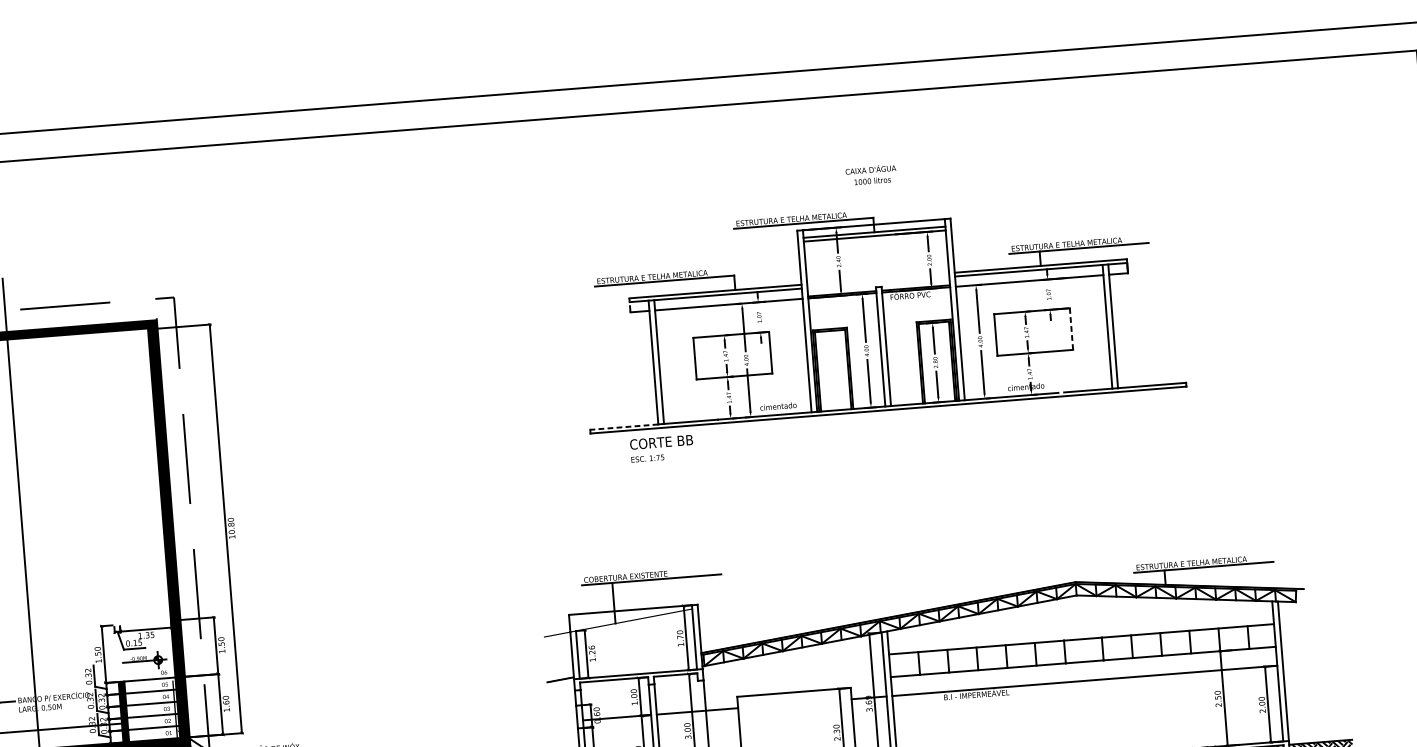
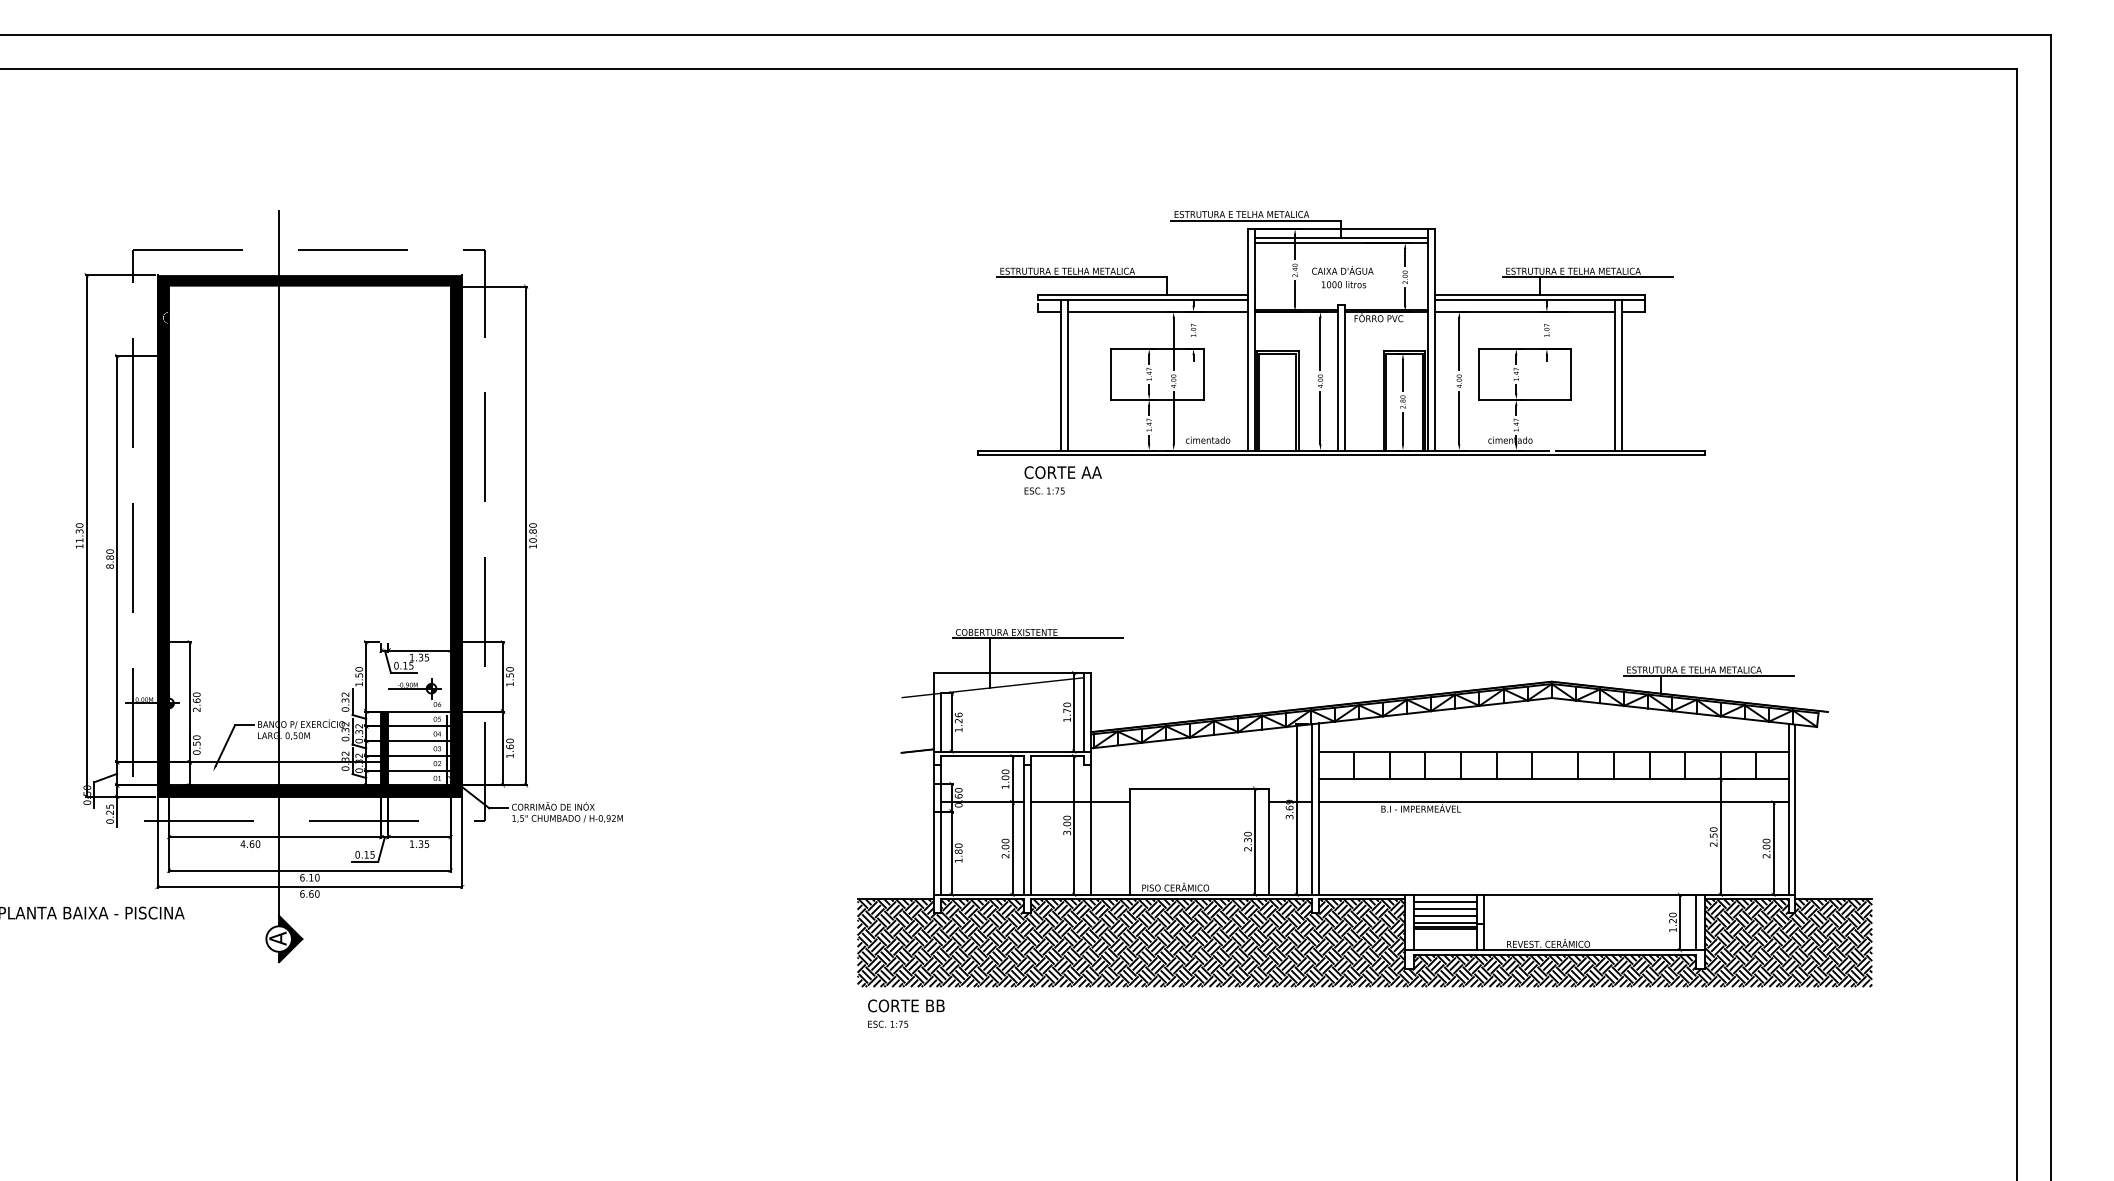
text: (871, 175) -> (1342, 277), moved
line: (1071, 328) -> (1570, 373), dashed -> solid
line: (624, 427) -> (1019, 450), dashed -> solid
text: (684, 440) -> (1091, 472), CORTE BB -> CORTE AA

